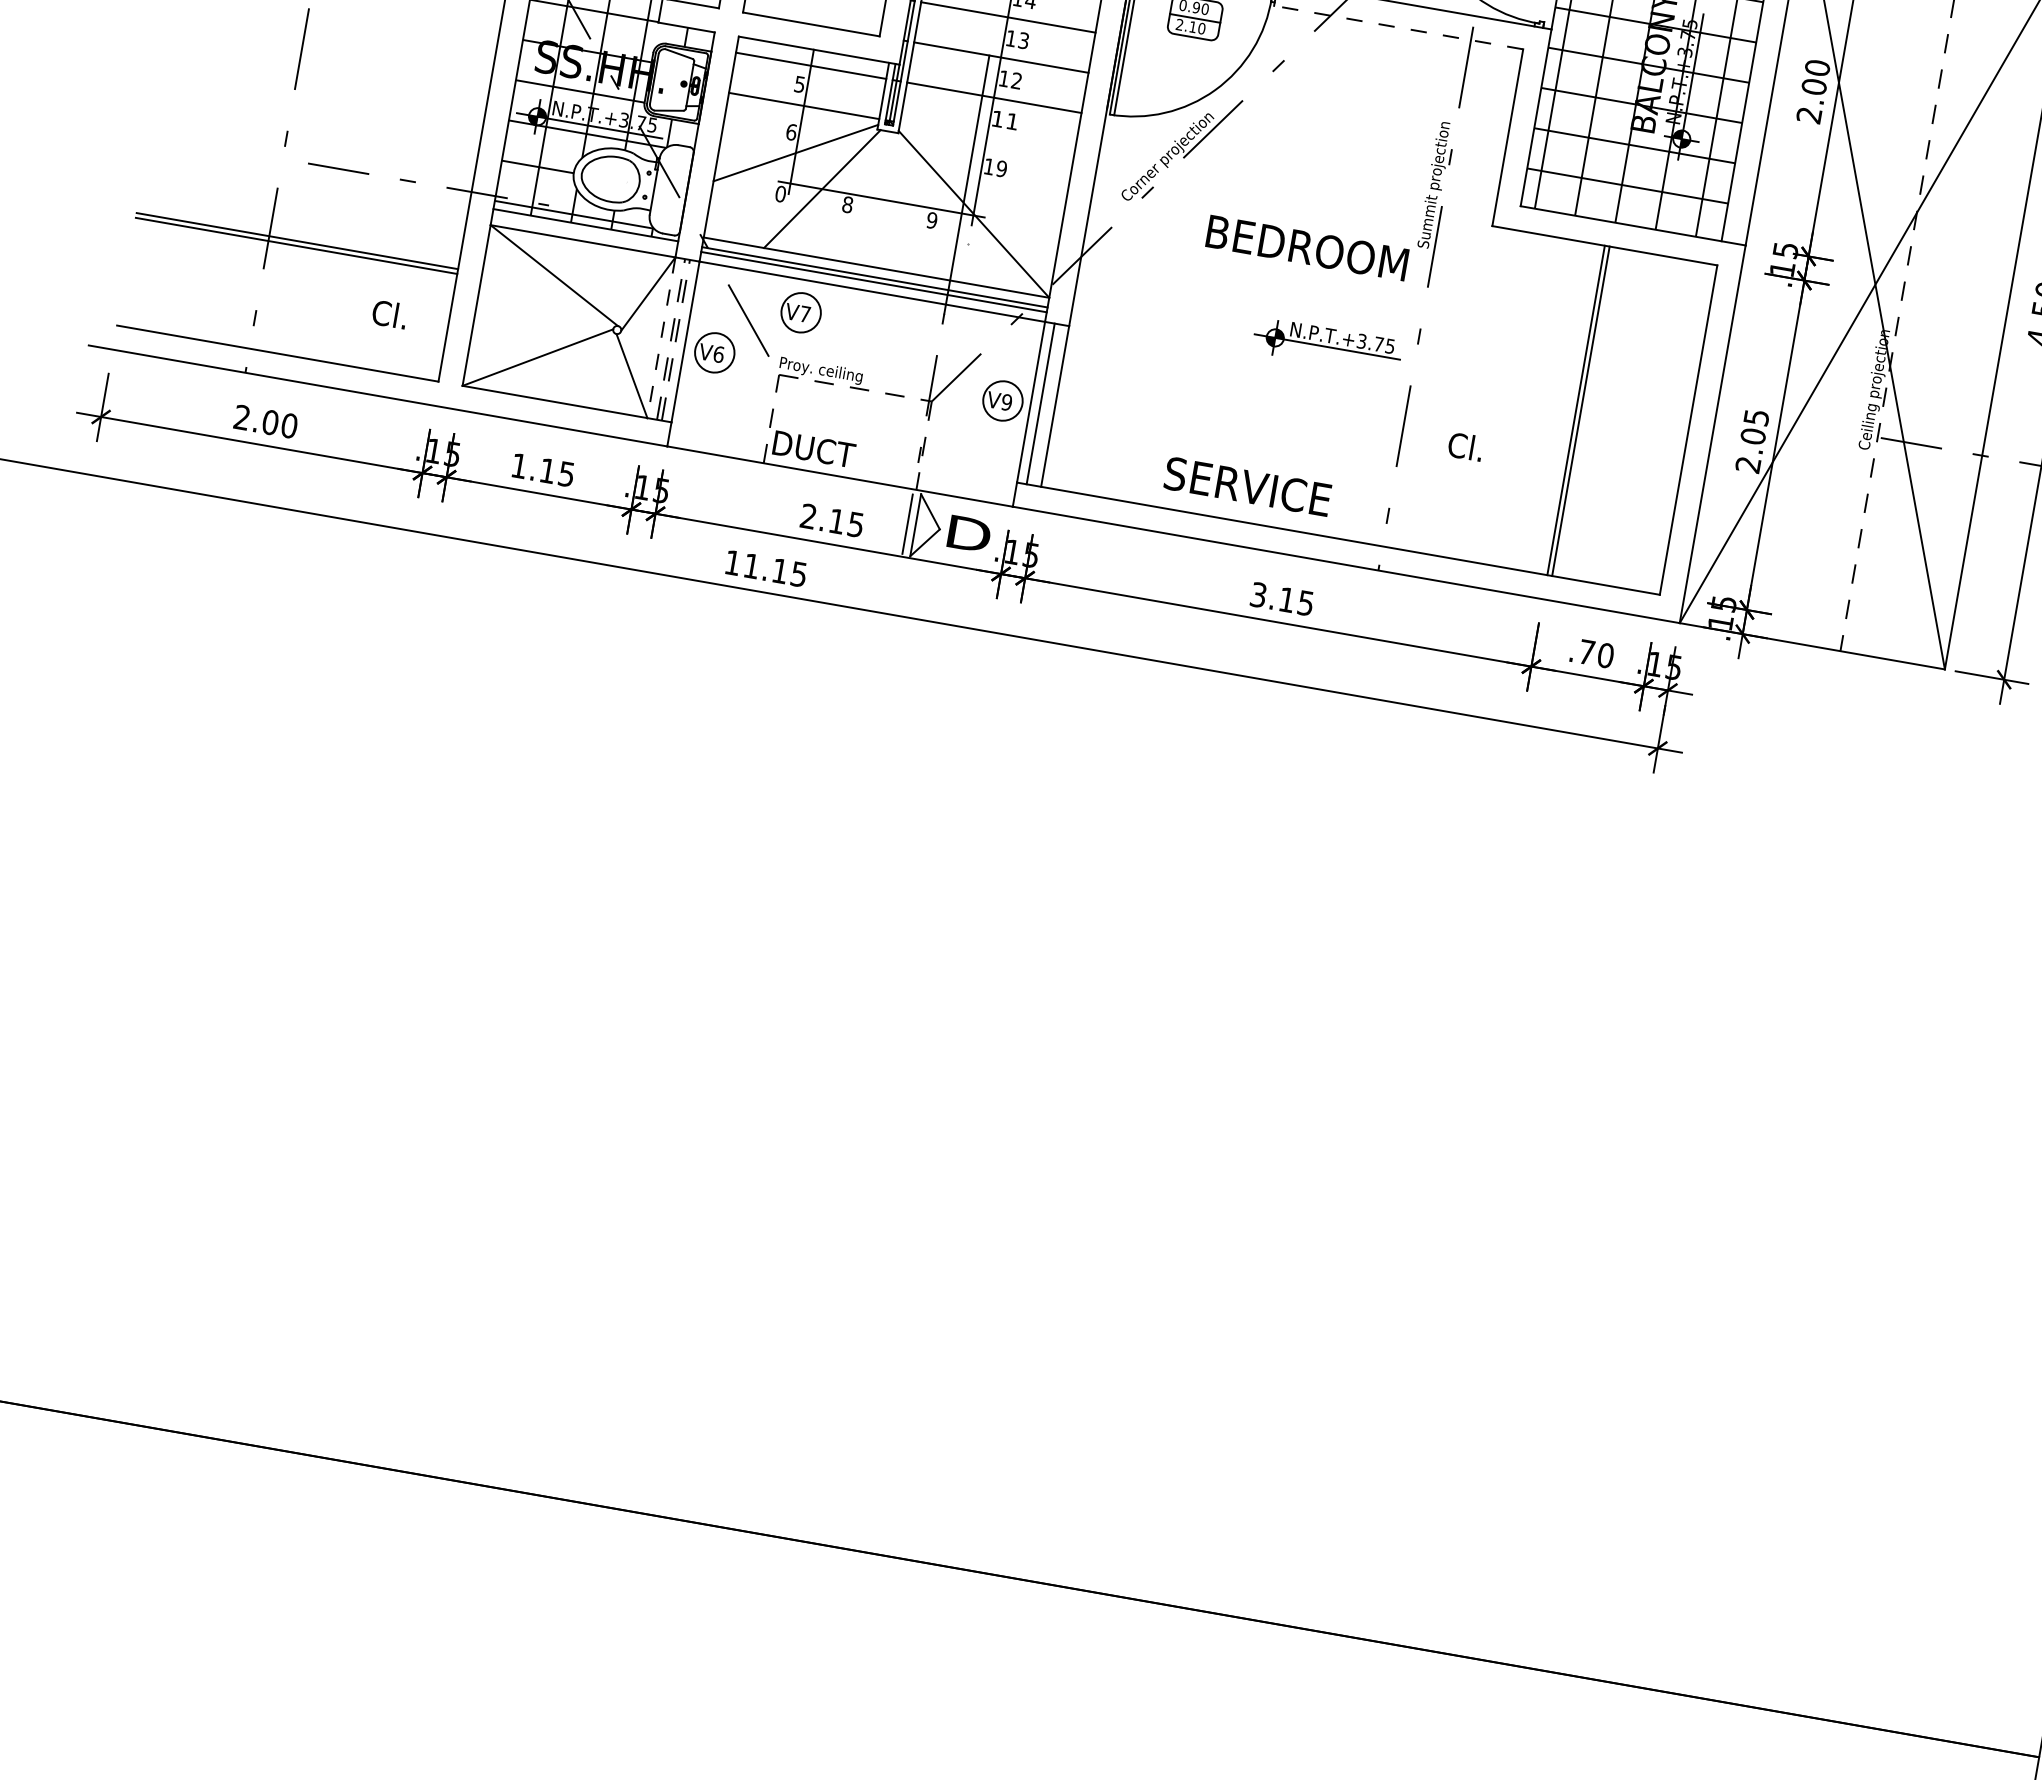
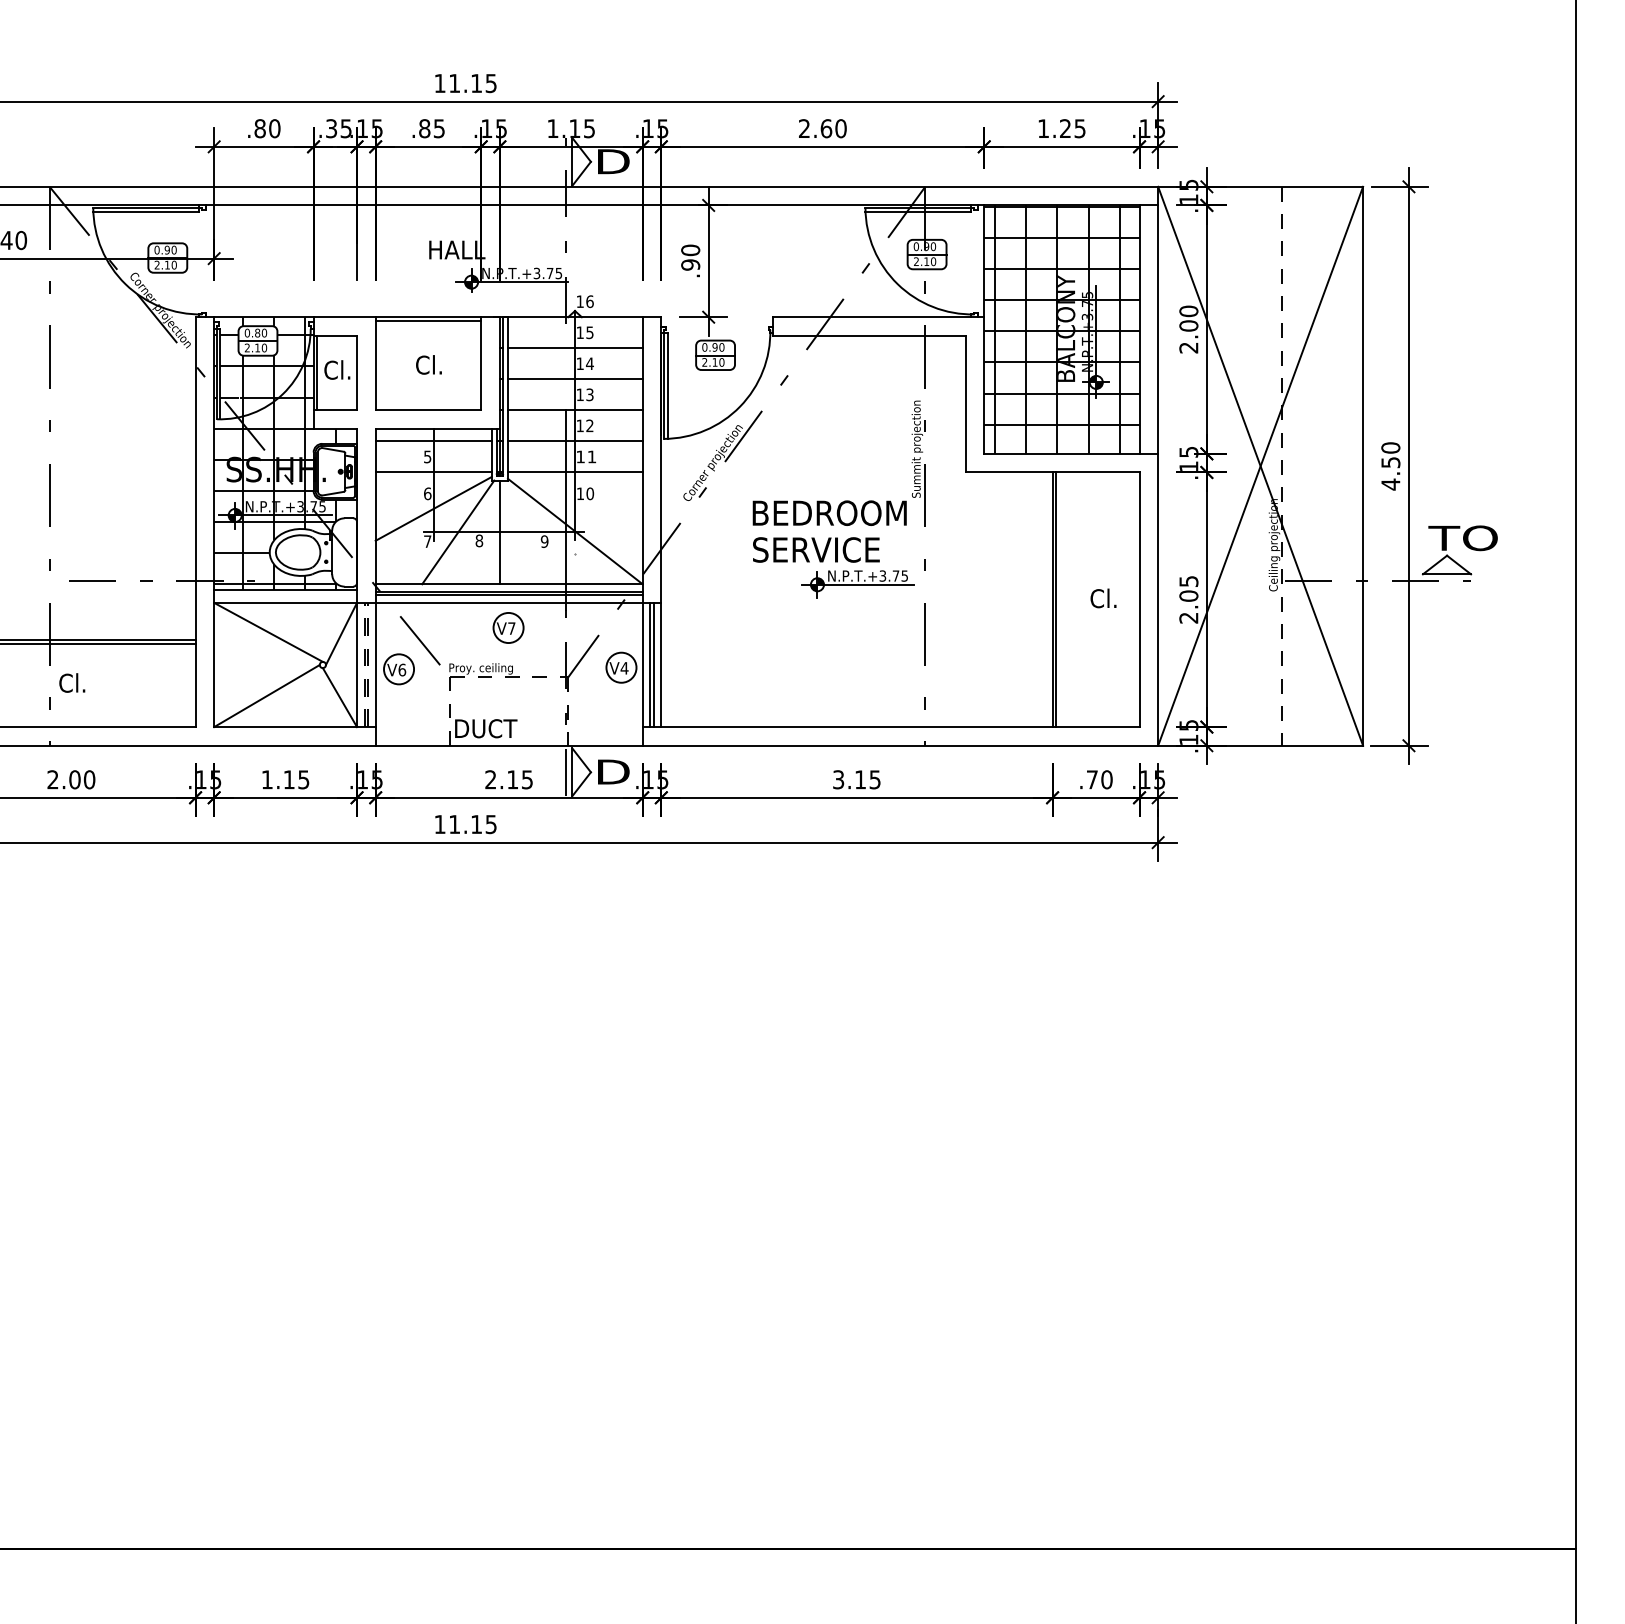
line: (1397, 26) -> (868, 335), dashed -> solid
line: (986, 137) -> (574, 472), added
text: (1000, 168) -> (589, 493), 19 -> 10
text: (780, 193) -> (427, 541), 0 -> 7
line: (875, 198) -> (499, 532), added
part: (801, 312) -> (508, 627), moved
text: (390, 313) -> (72, 682), moved
line: (661, 338) -> (357, 665), dashed -> solid
text: (1006, 402) -> (624, 668), V9 -> V4
line: (1045, 404) -> (653, 664), added
text: (1465, 446) -> (1103, 598), moved
text: (1248, 486) -> (816, 549), moved

